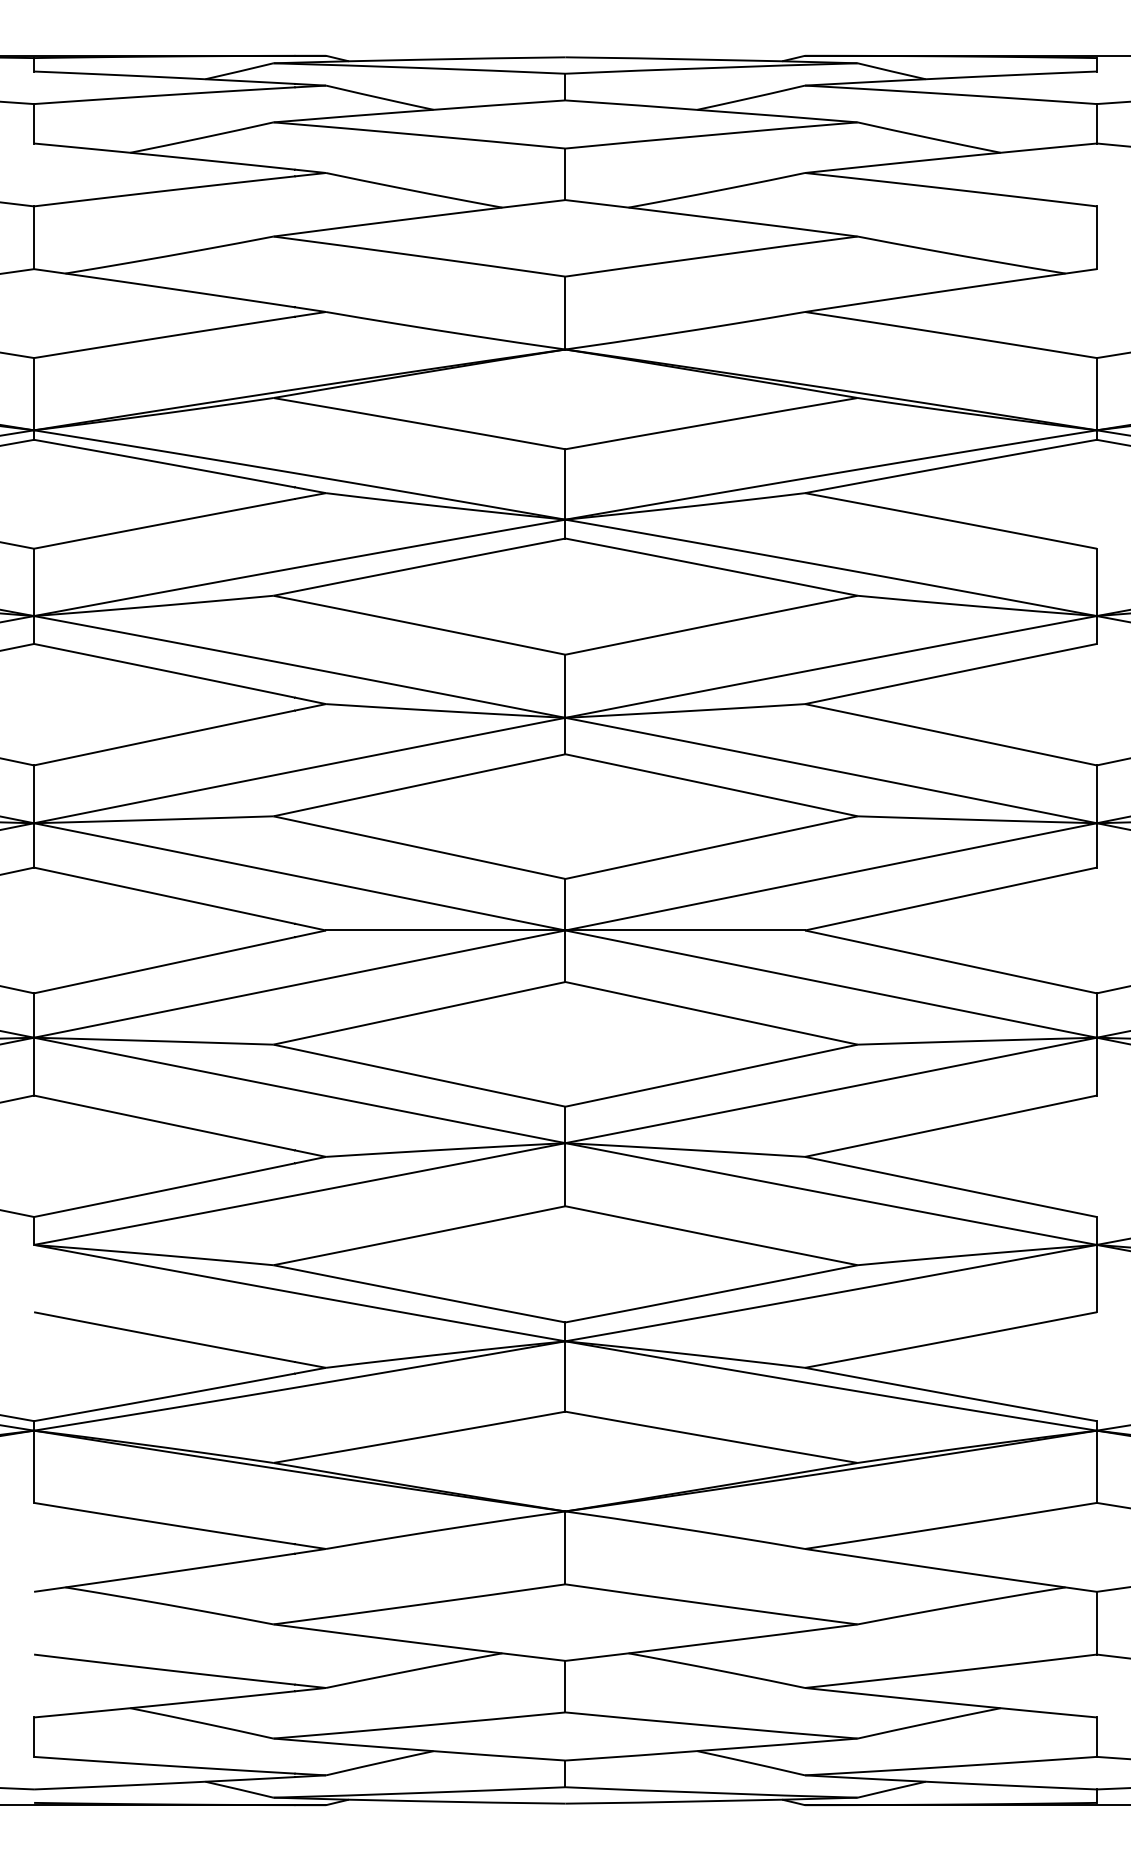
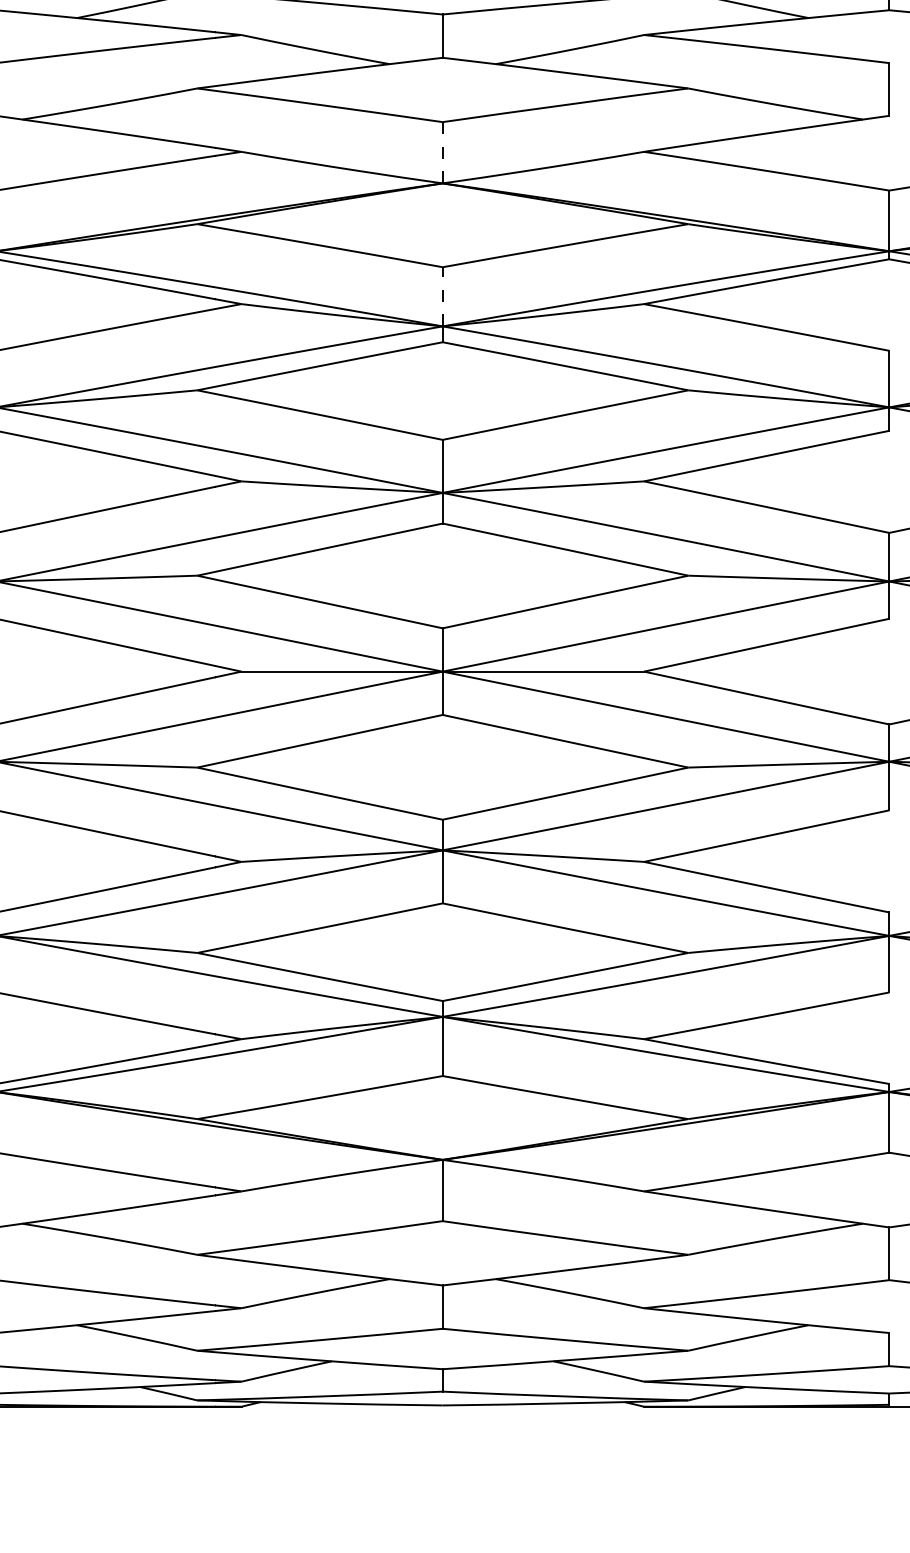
line: (565, 312) -> (442, 152), solid -> dashed
line: (565, 483) -> (442, 295), solid -> dashed

